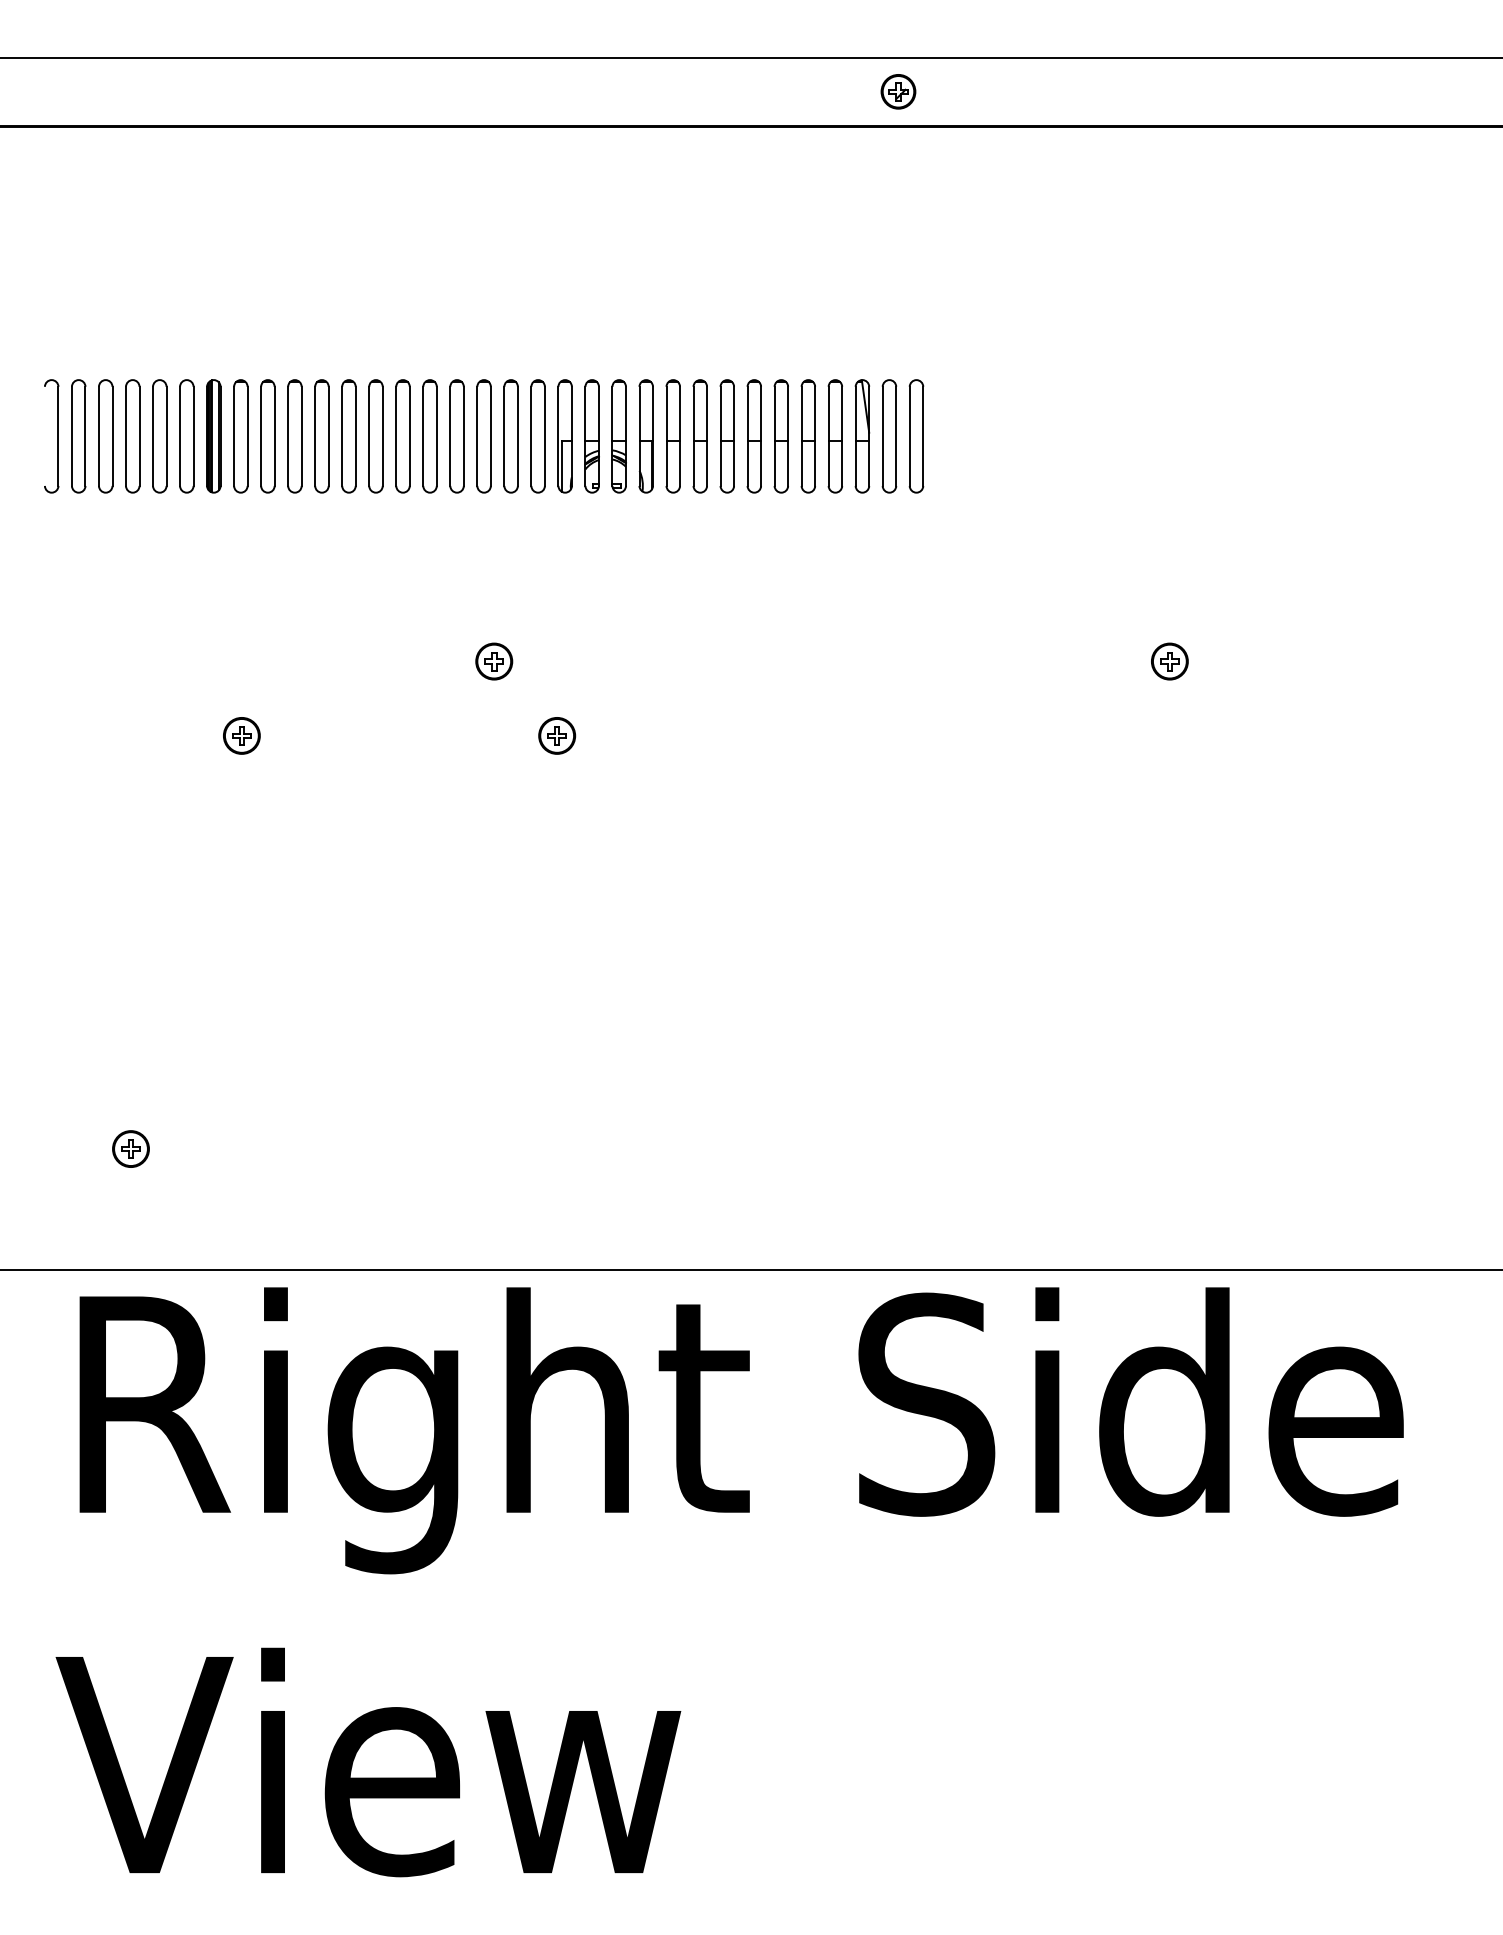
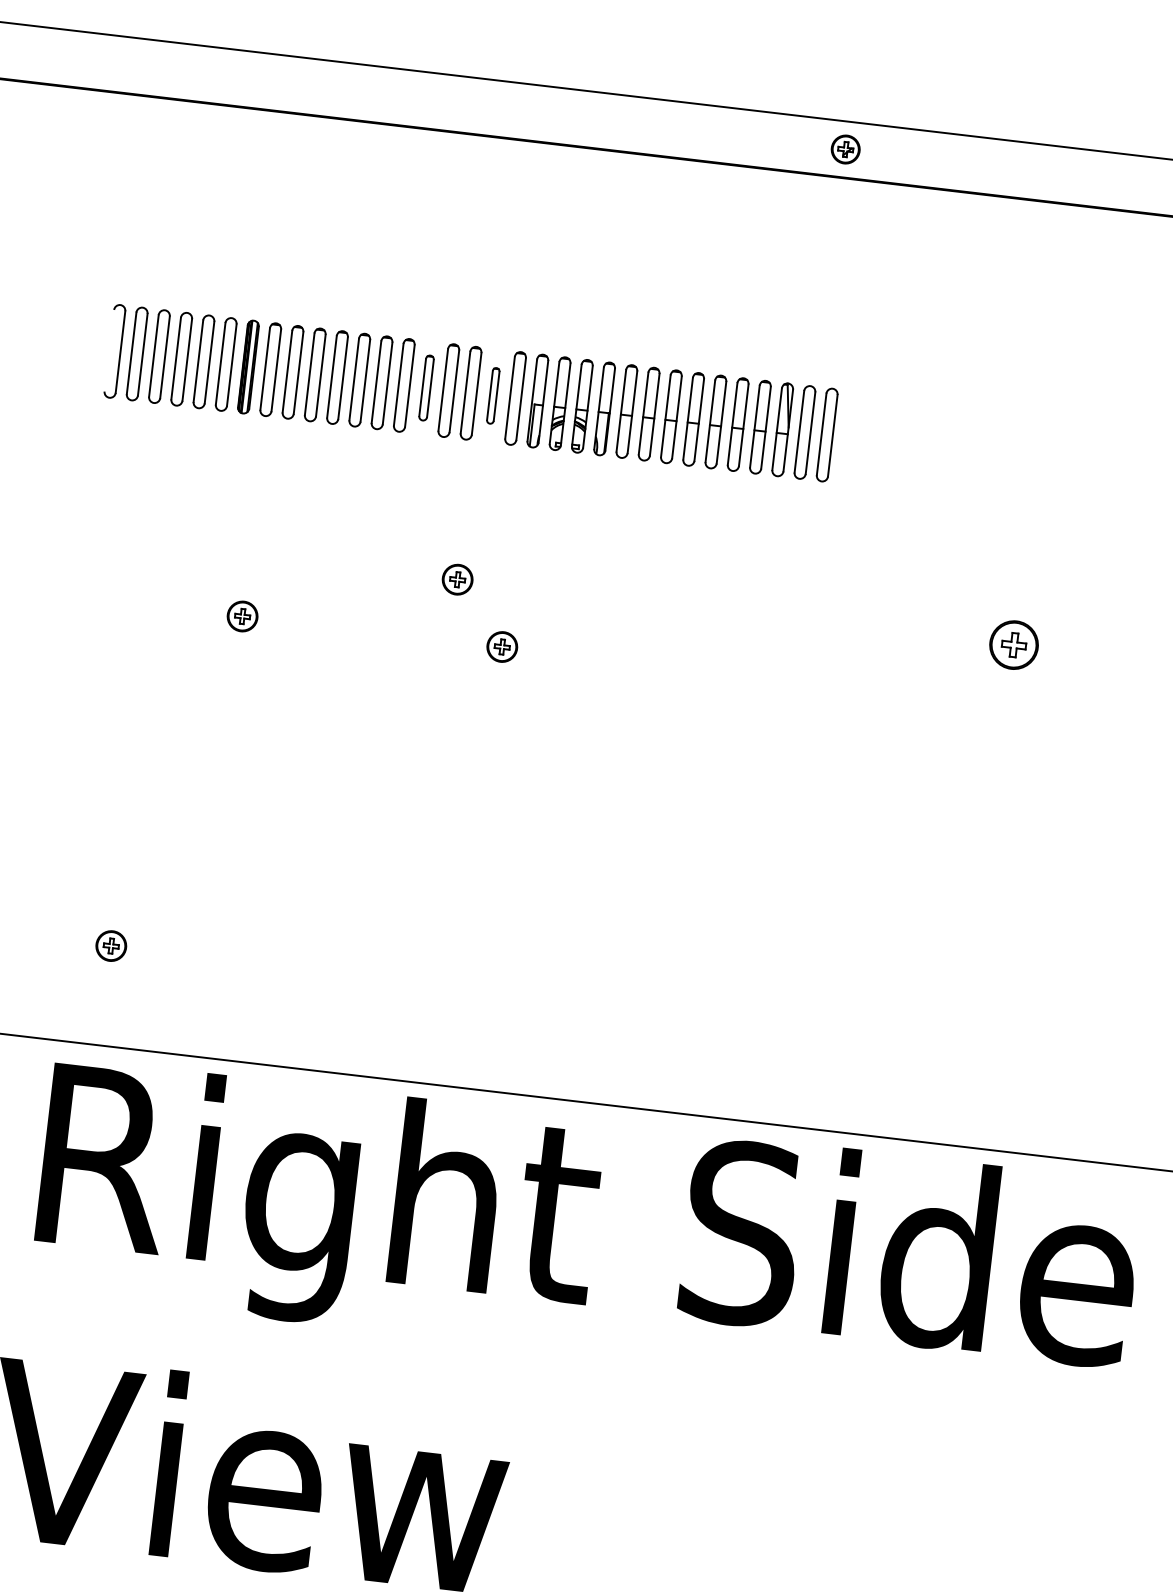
part: (429, 436) -> (426, 388), size x0.7
part: (510, 436) -> (492, 395), size x0.6
part: (1169, 661) -> (1013, 644), size x1.6

